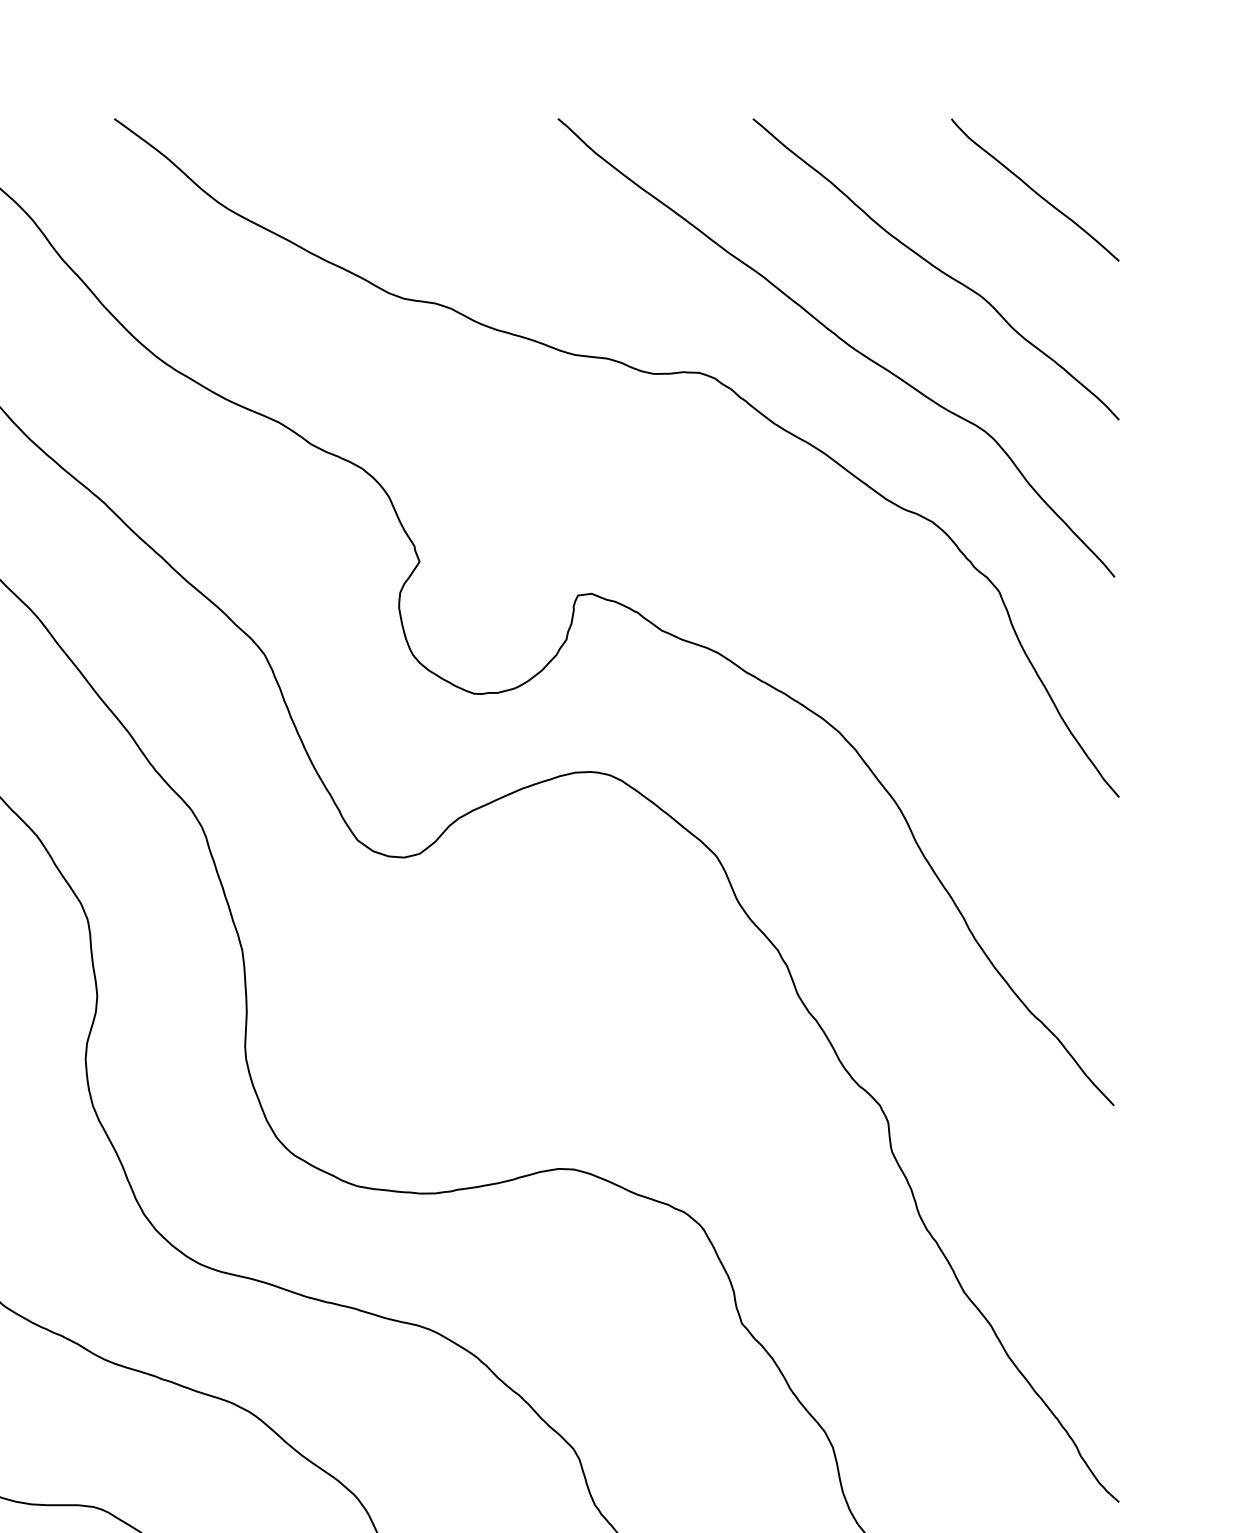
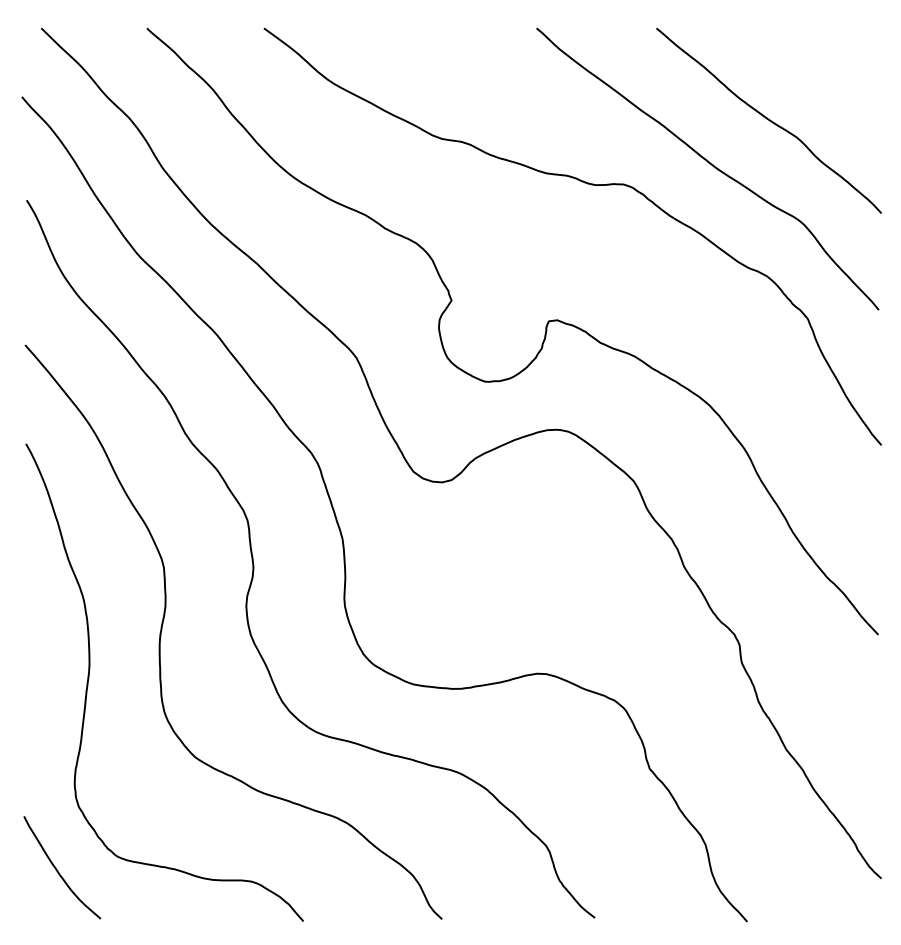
curve: (1034, 190) -> (829, 72), removed

